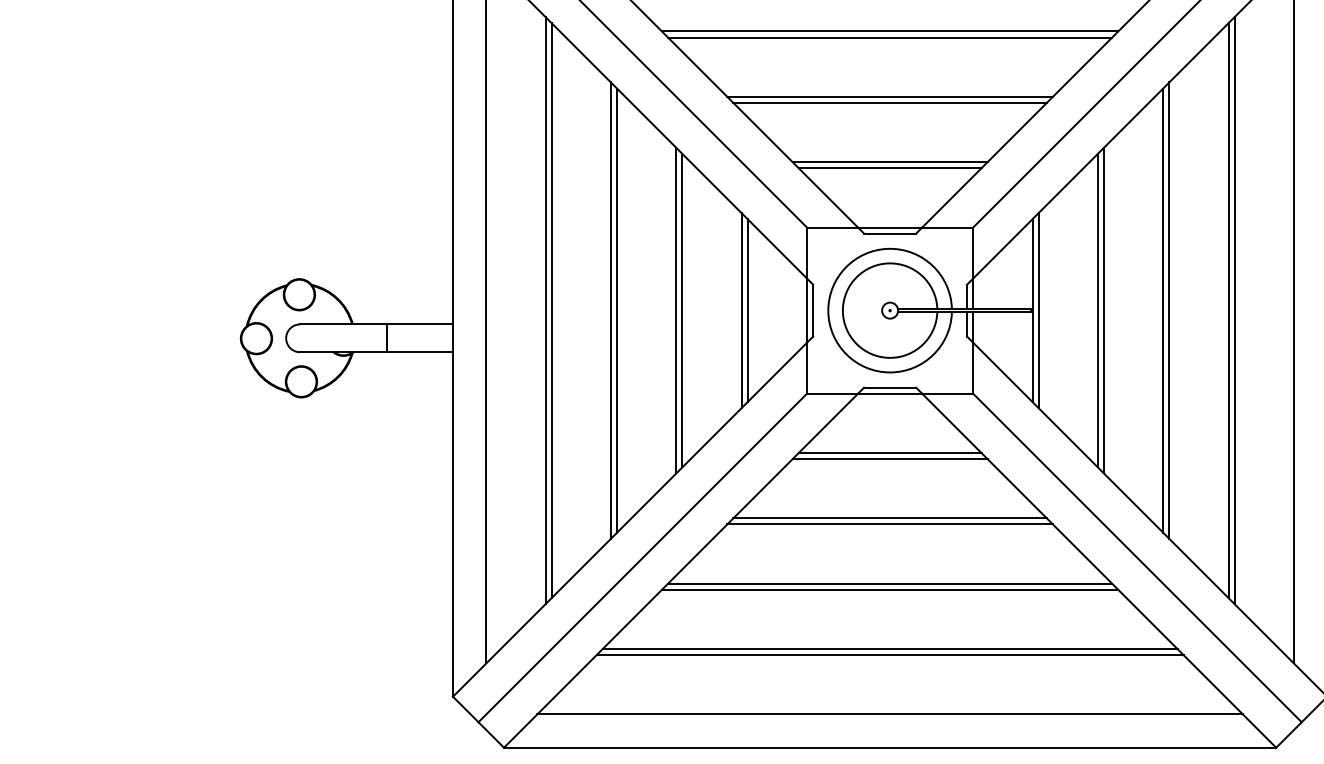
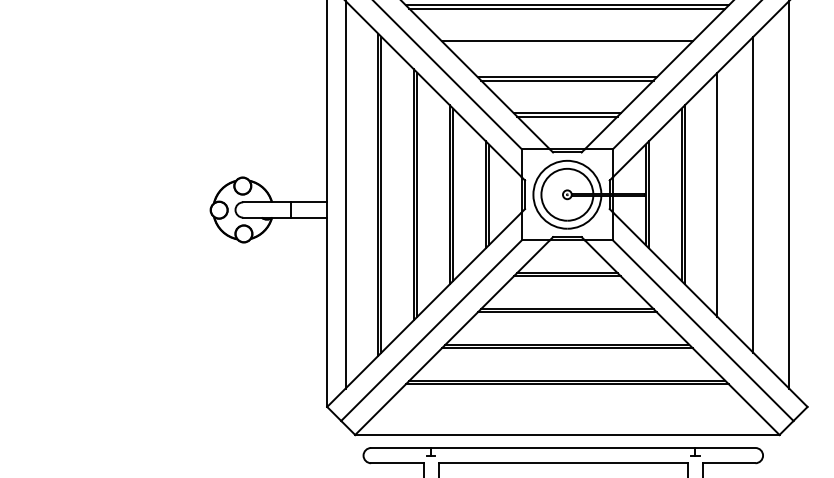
line: (890, 37) -> (567, 44), removed
line: (1168, 310) -> (720, 194), removed
line: (1234, 310) -> (756, 194), removed
line: (890, 714) -> (567, 416), removed

